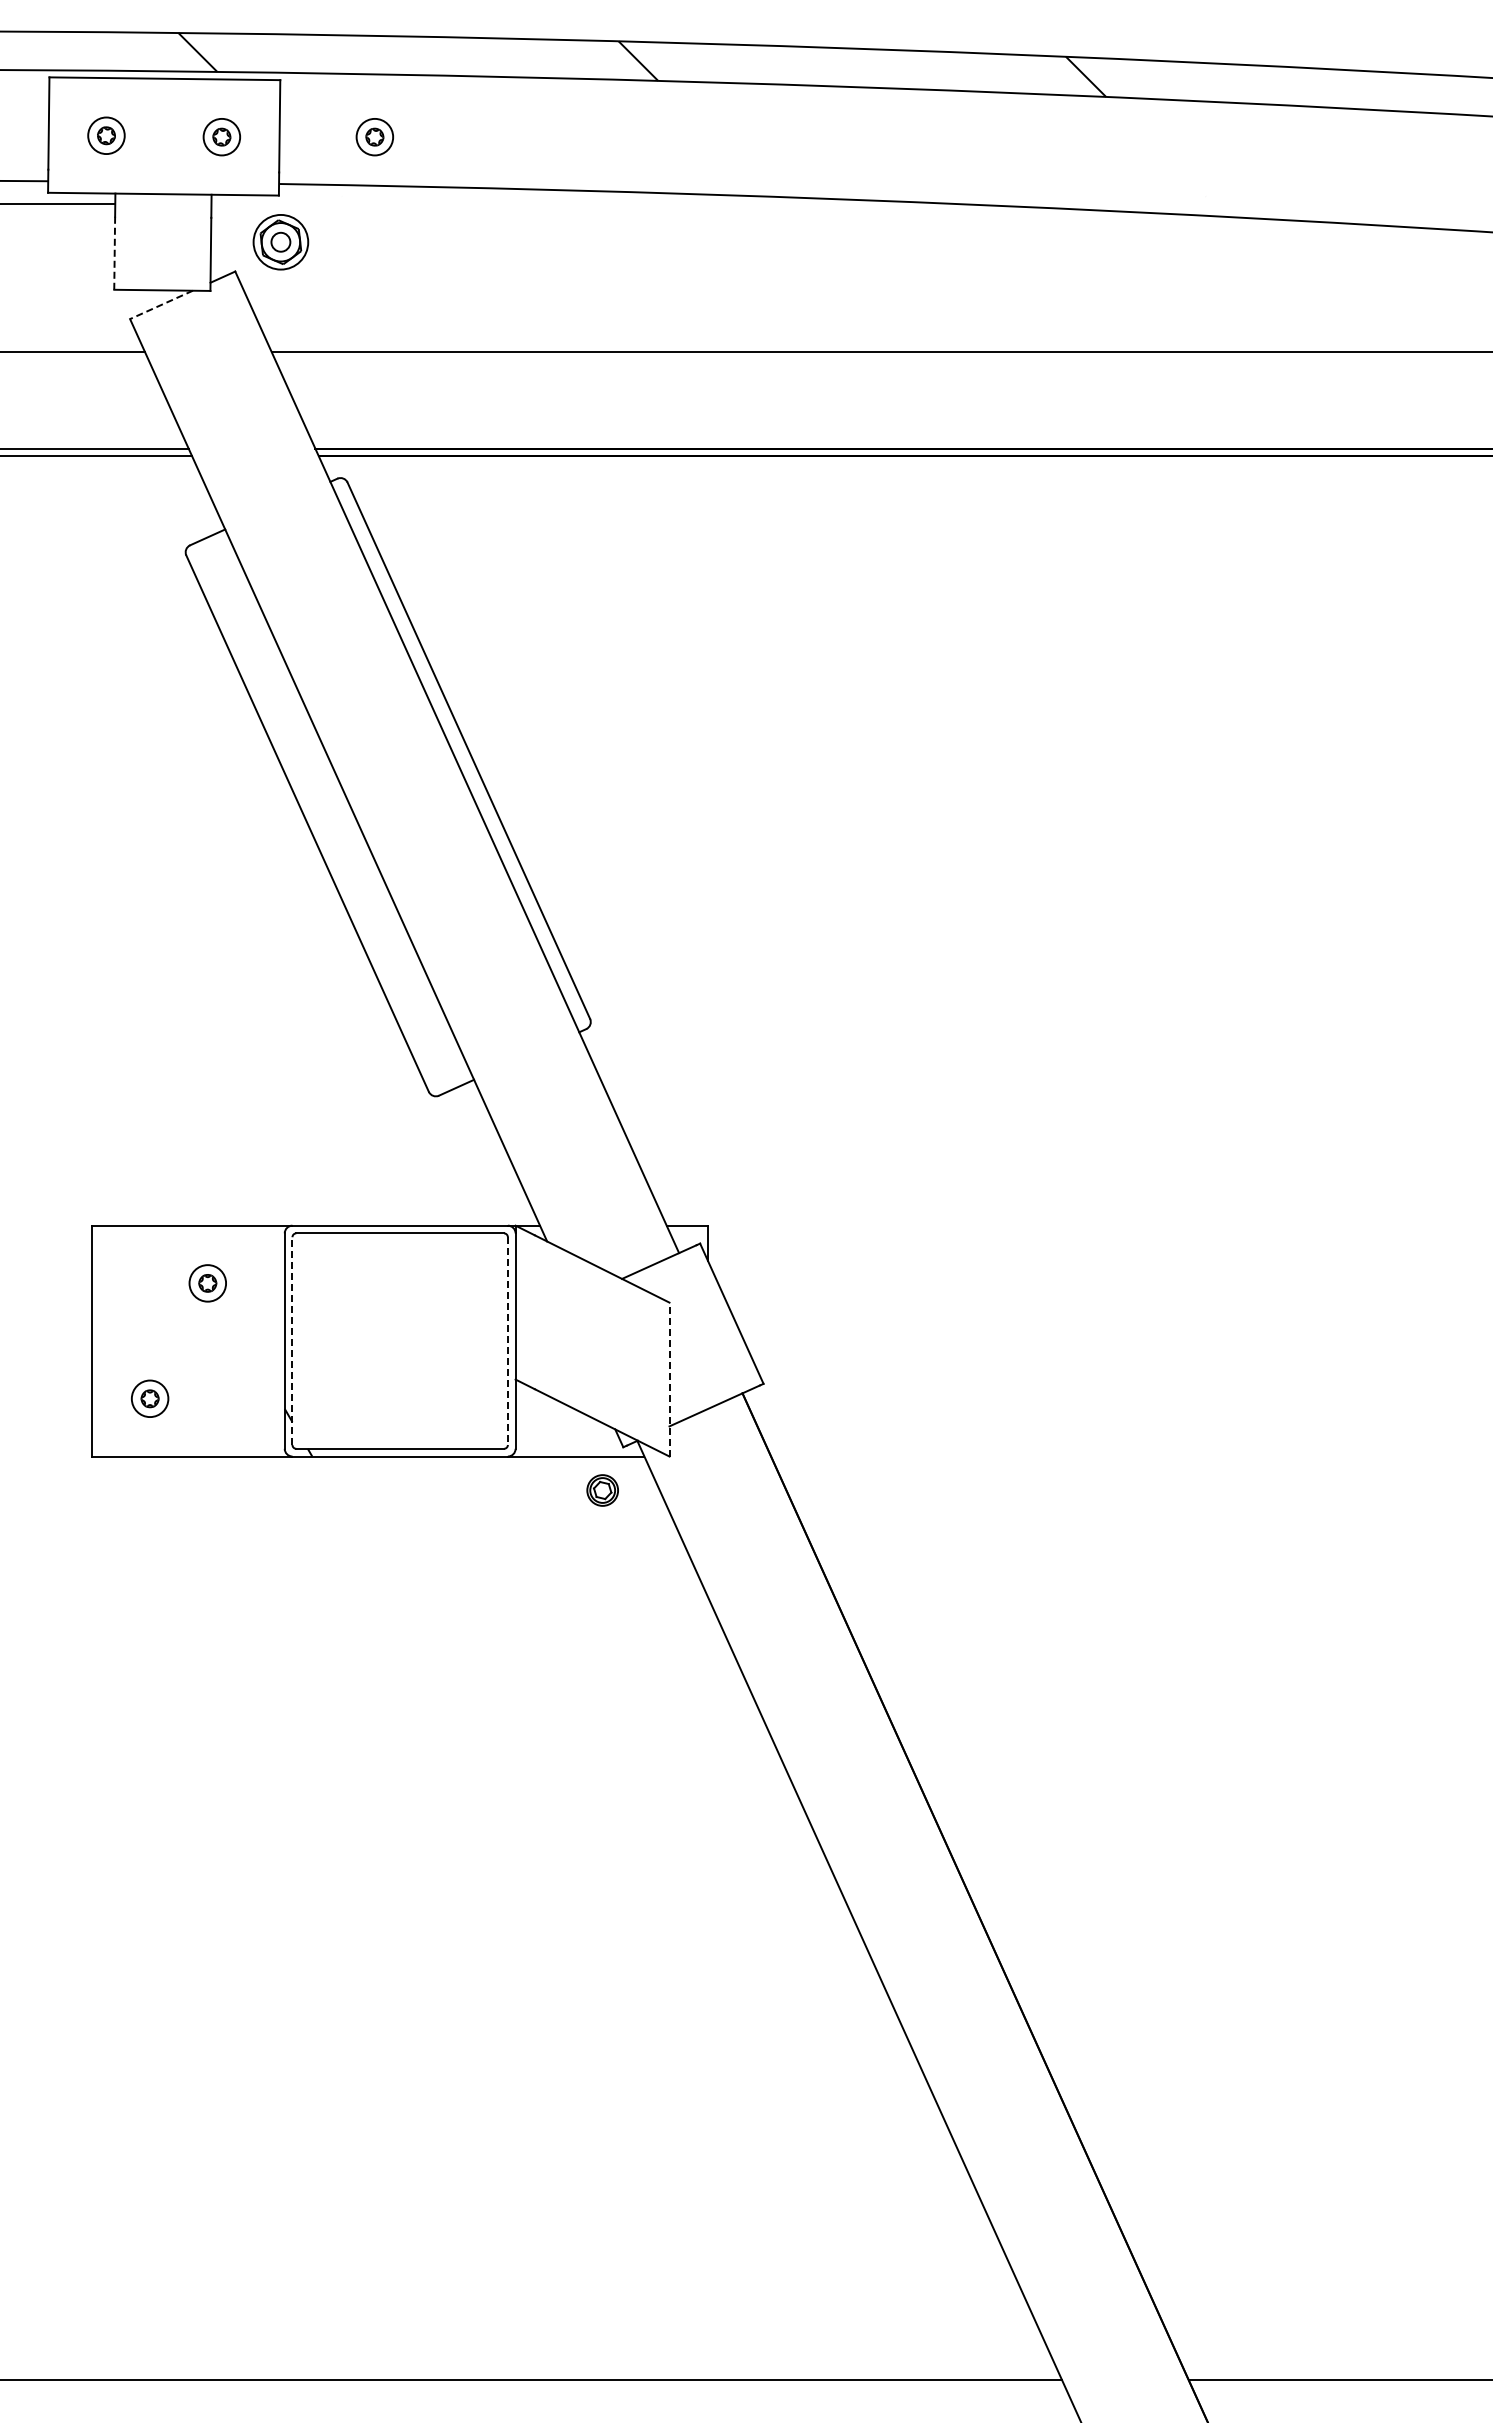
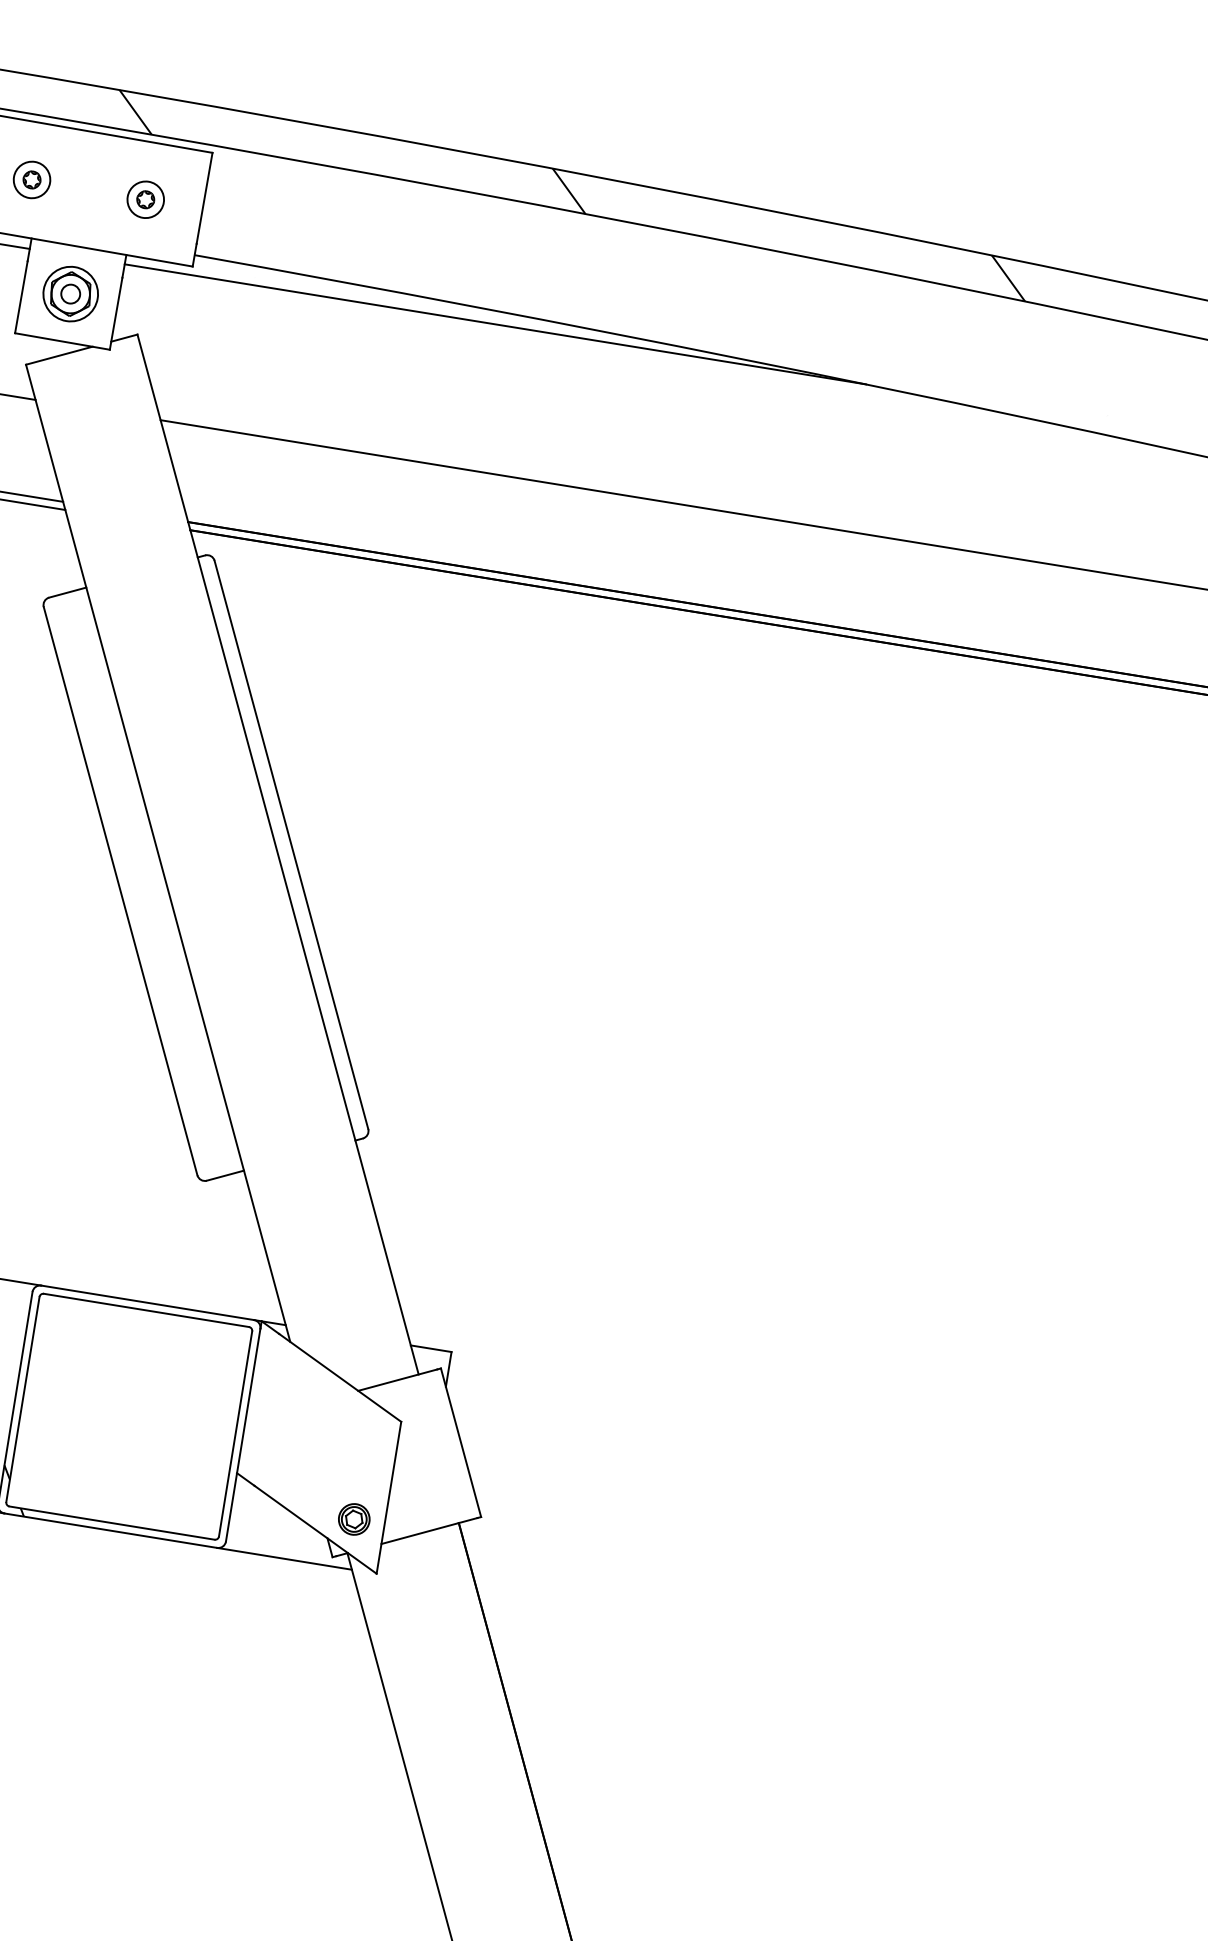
part: (374, 137) -> (296, 224), removed
line: (586, 204) -> (494, 324), added
part: (280, 242) -> (70, 294), moved
line: (114, 253) -> (21, 297), dashed -> solid
line: (161, 305) -> (59, 356), dashed -> solid
line: (292, 1341) -> (22, 1399), dashed -> solid
line: (507, 1341) -> (235, 1434), dashed -> solid
line: (669, 1379) -> (388, 1497), dashed -> solid
part: (602, 1490) -> (354, 1519), moved

